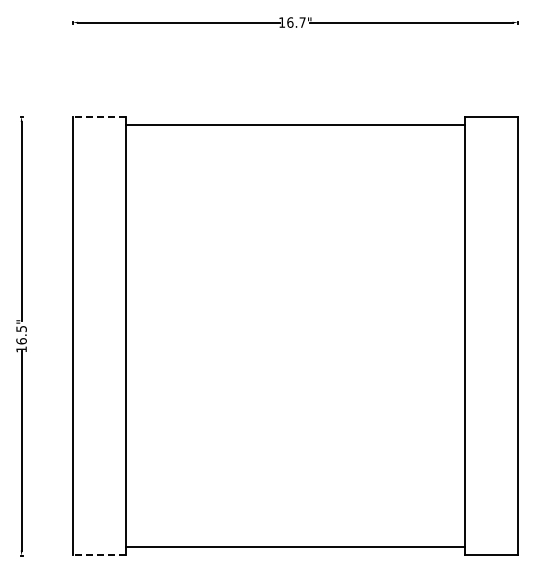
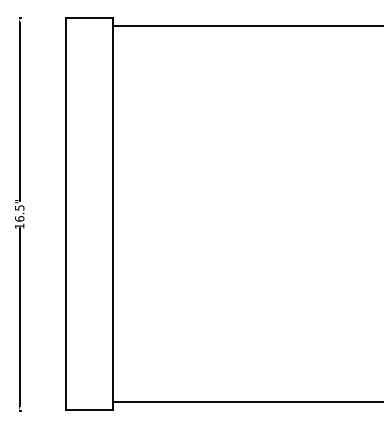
line: (99, 116) -> (89, 18), dashed -> solid
line: (99, 555) -> (89, 410), dashed -> solid

